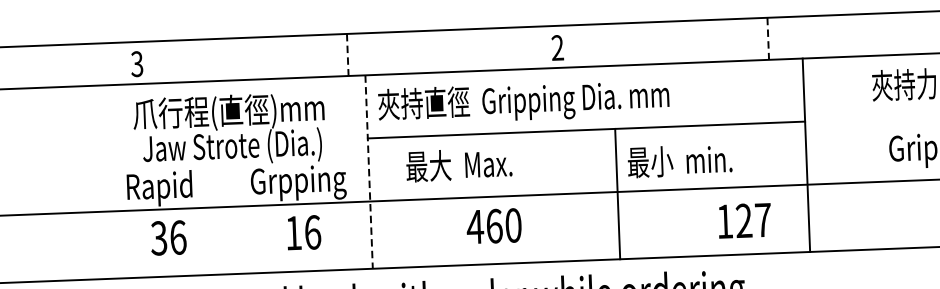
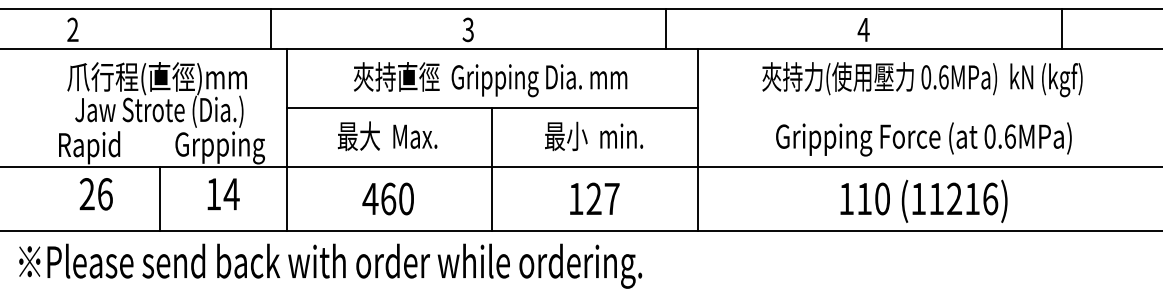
line: (768, 38) -> (666, 28), dashed -> solid
text: (556, 48) -> (467, 30), 2 -> 3
line: (347, 54) -> (270, 28), dashed -> solid
text: (136, 64) -> (72, 30), 3 -> 2
text: (523, 102) -> (490, 79), moved
text: (680, 161) -> (594, 136), moved
text: (459, 165) -> (387, 136), moved
line: (368, 171) -> (286, 139), dashed -> solid
line: (617, 193) -> (492, 168), moved
text: (744, 220) -> (594, 198), moved
text: (493, 225) -> (387, 198), moved
text: (312, 232) -> (231, 194), 16 -> 14
text: (158, 238) -> (86, 194), 36 -> 26
line: (237, 239) -> (160, 198), added

